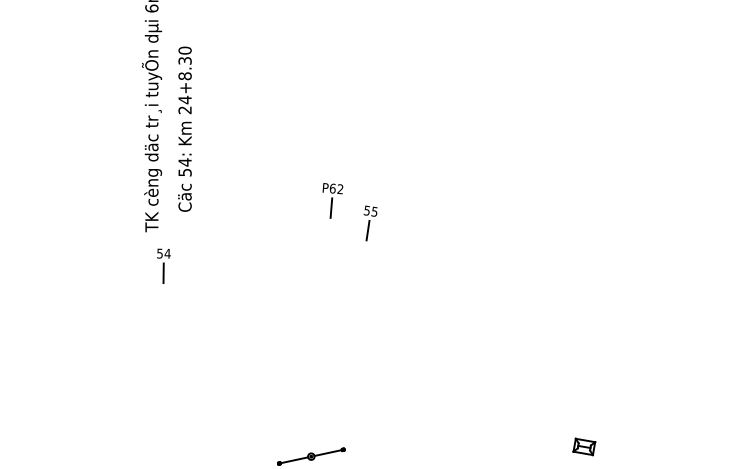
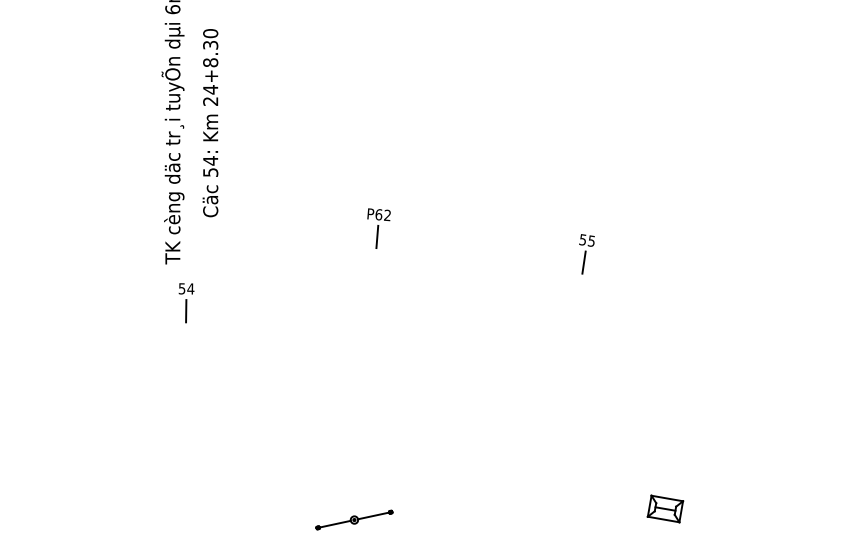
text: (184, 129) -> (210, 123), moved
part: (370, 223) -> (586, 254), moved
part: (584, 446) -> (665, 508), size x1.43

